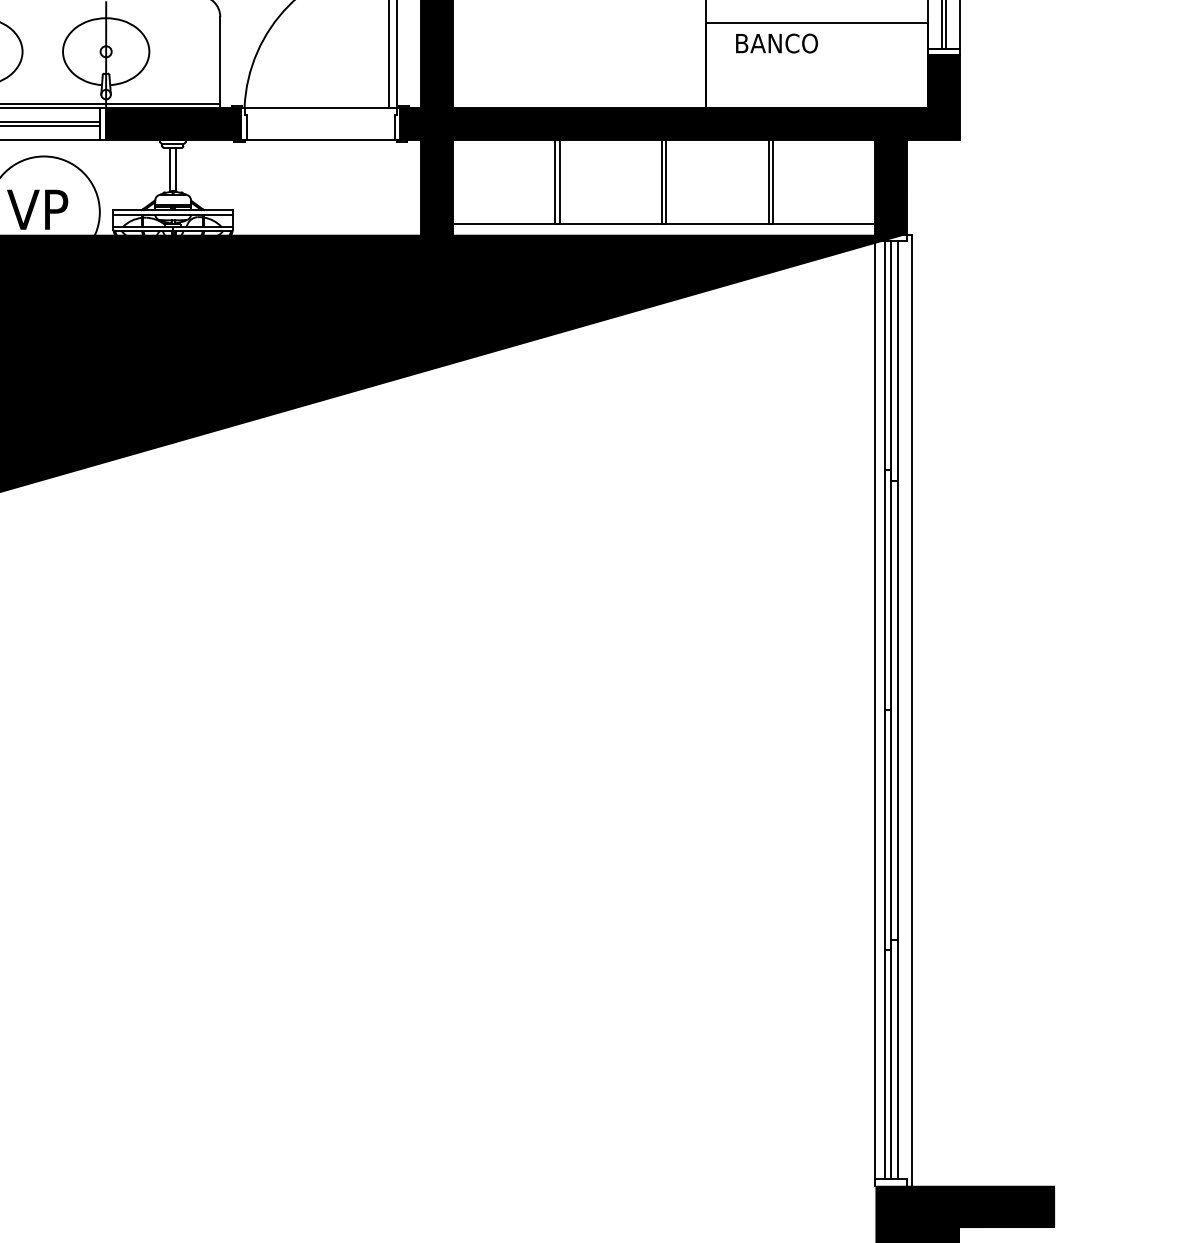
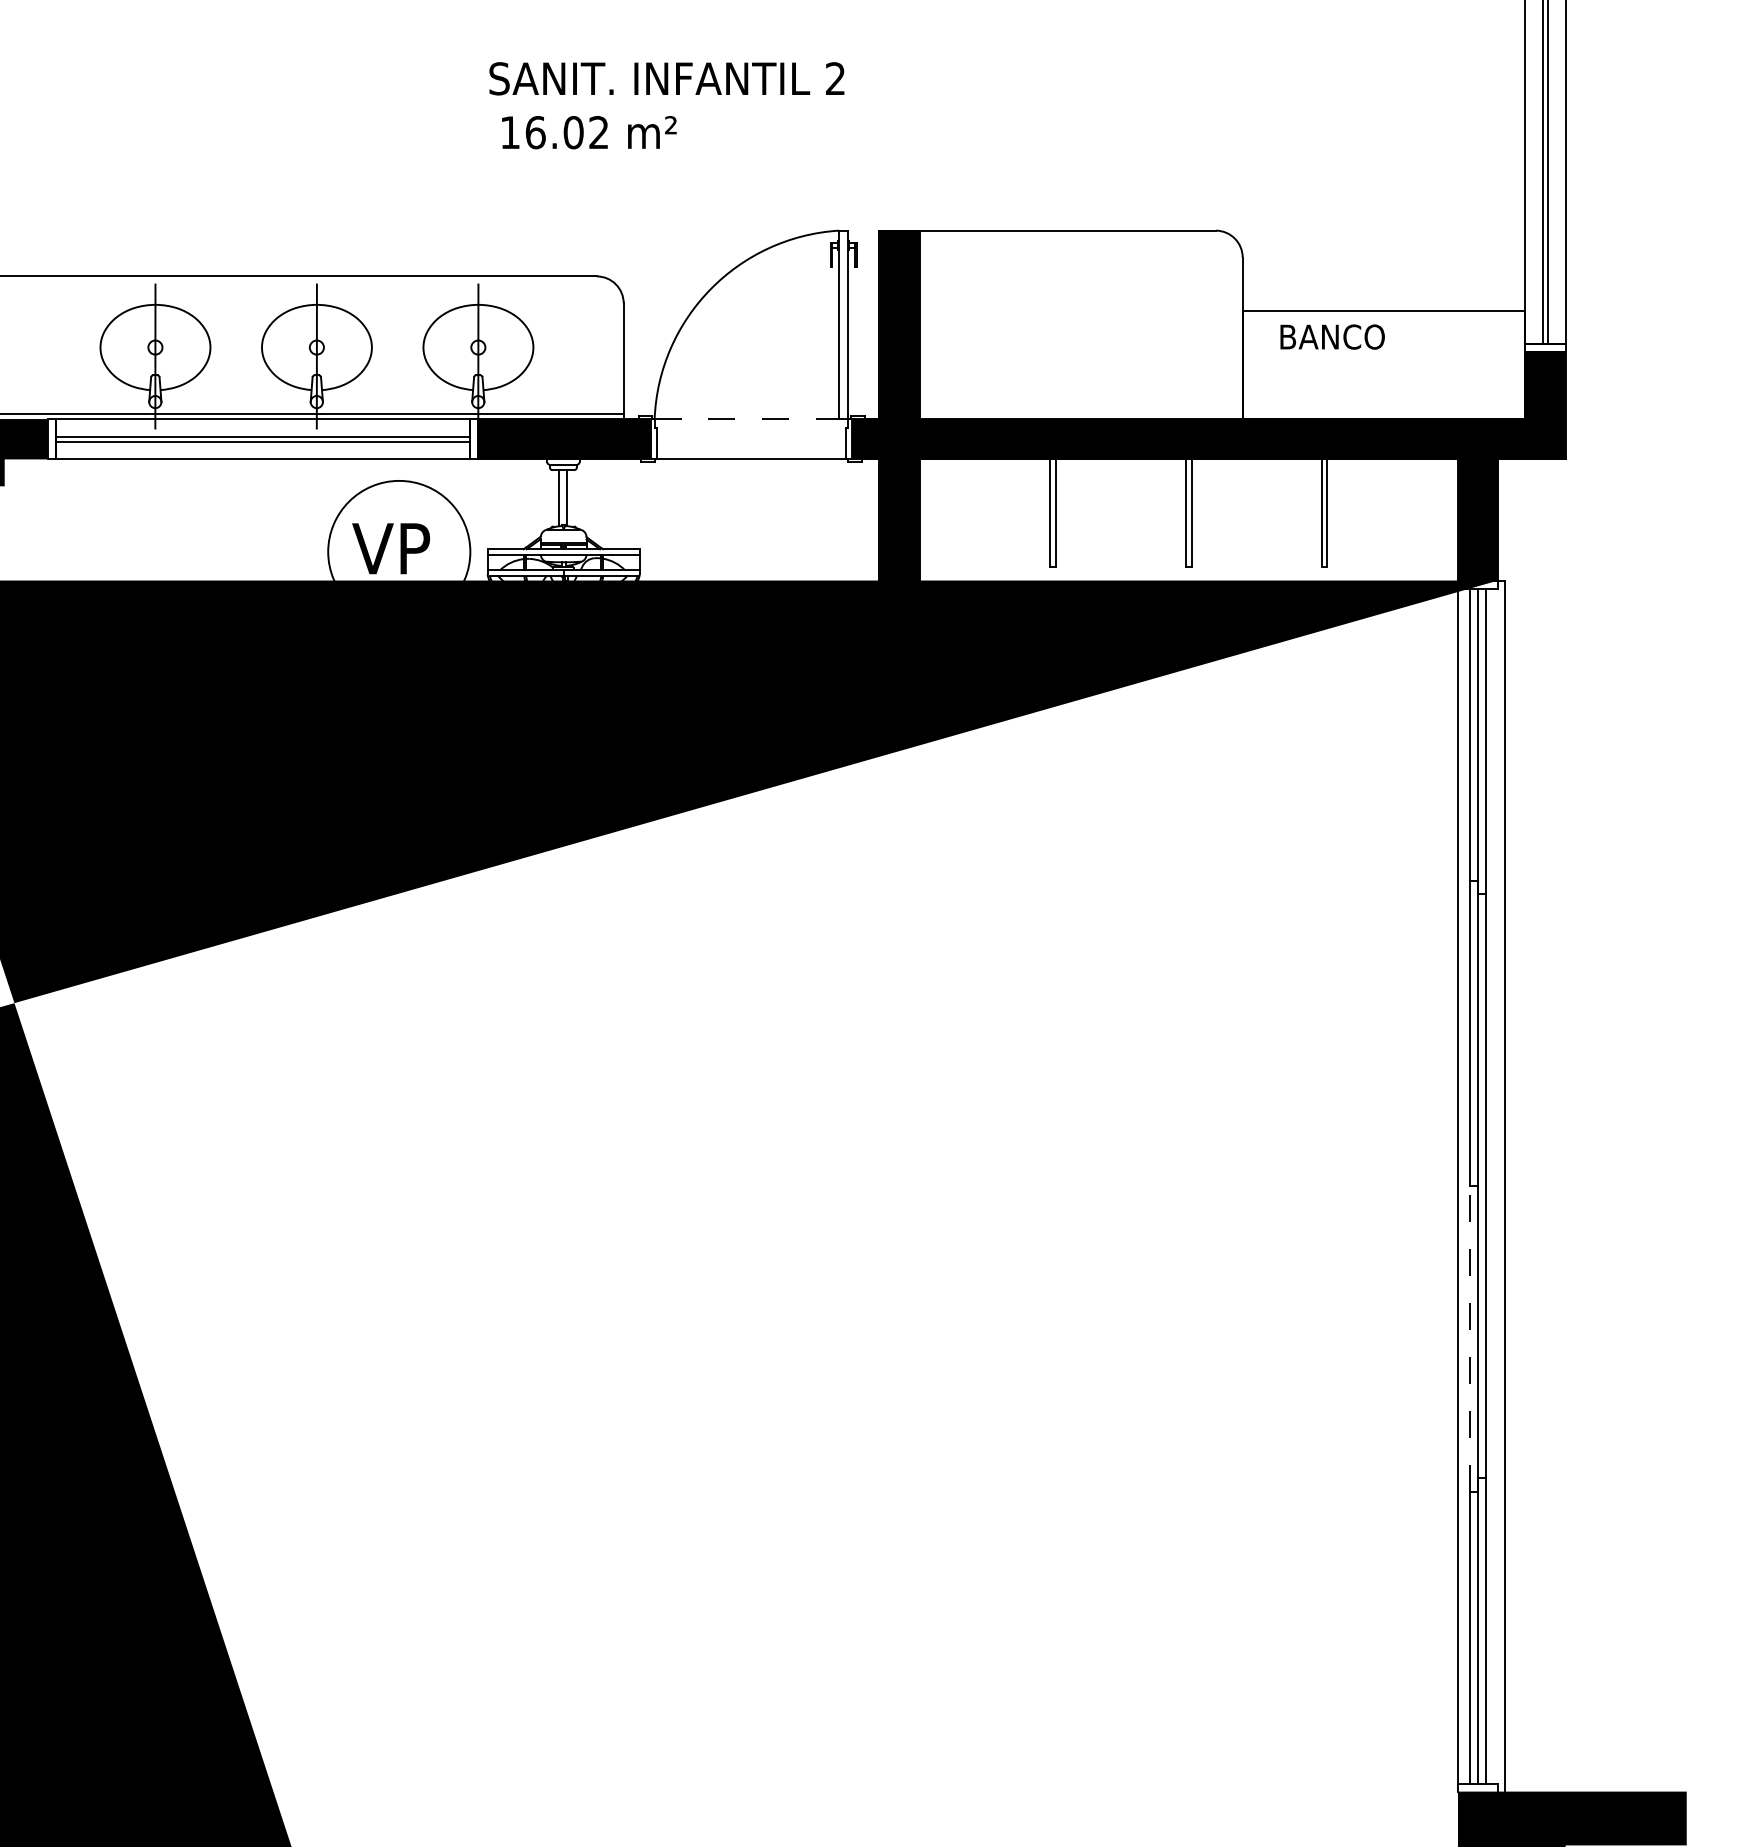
line: (317, 108) -> (747, 419), solid -> dashed
line: (663, 224) -> (1188, 567), removed
line: (885, 829) -> (1470, 1338), solid -> dashed

